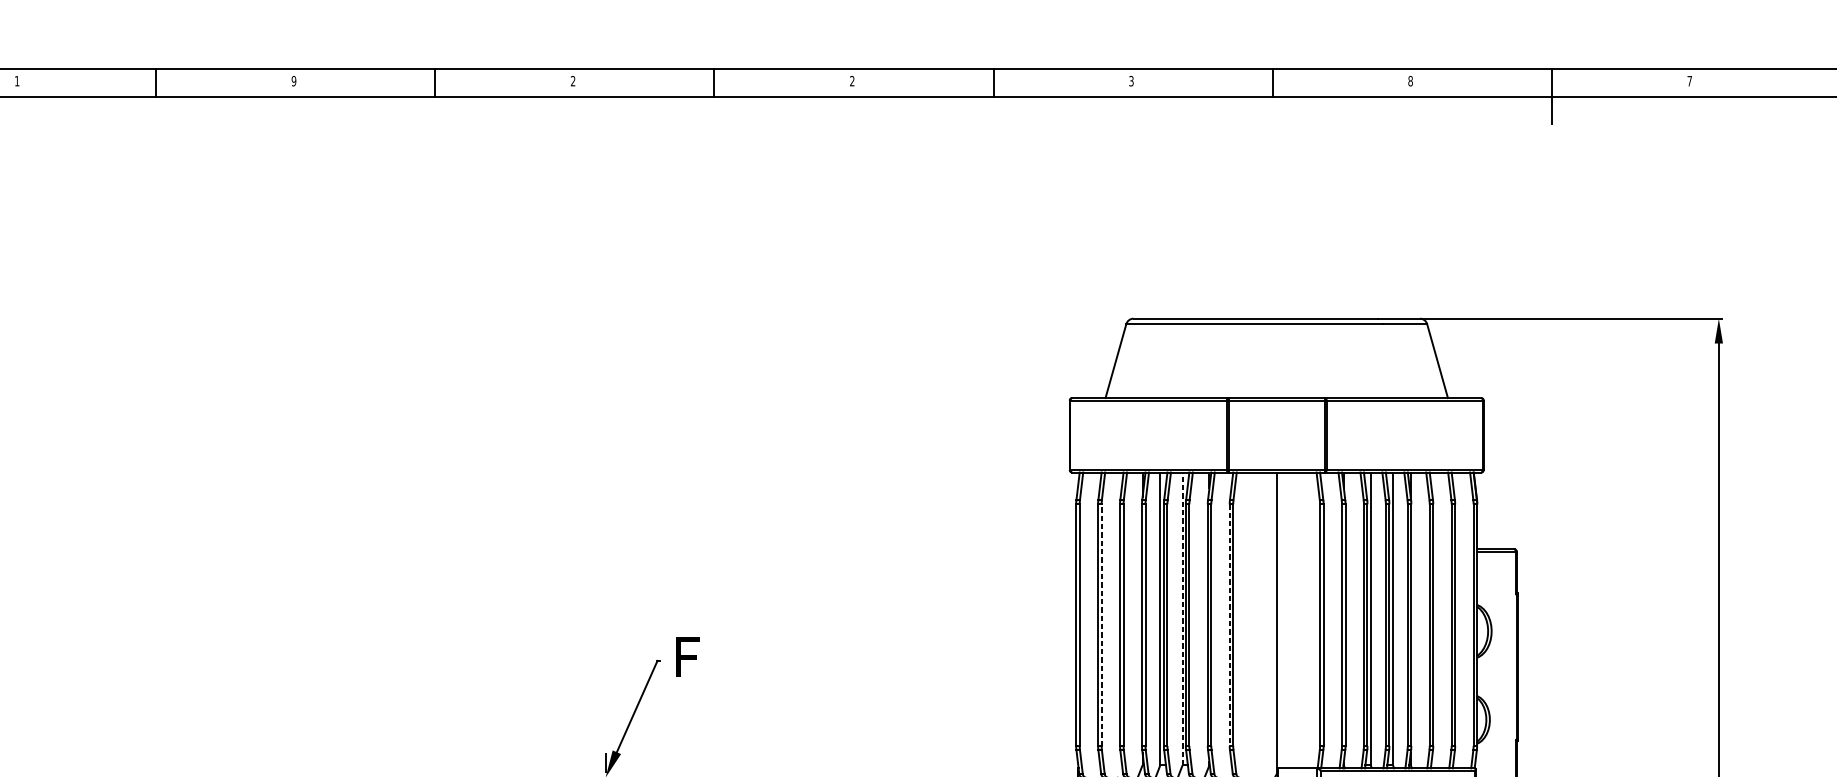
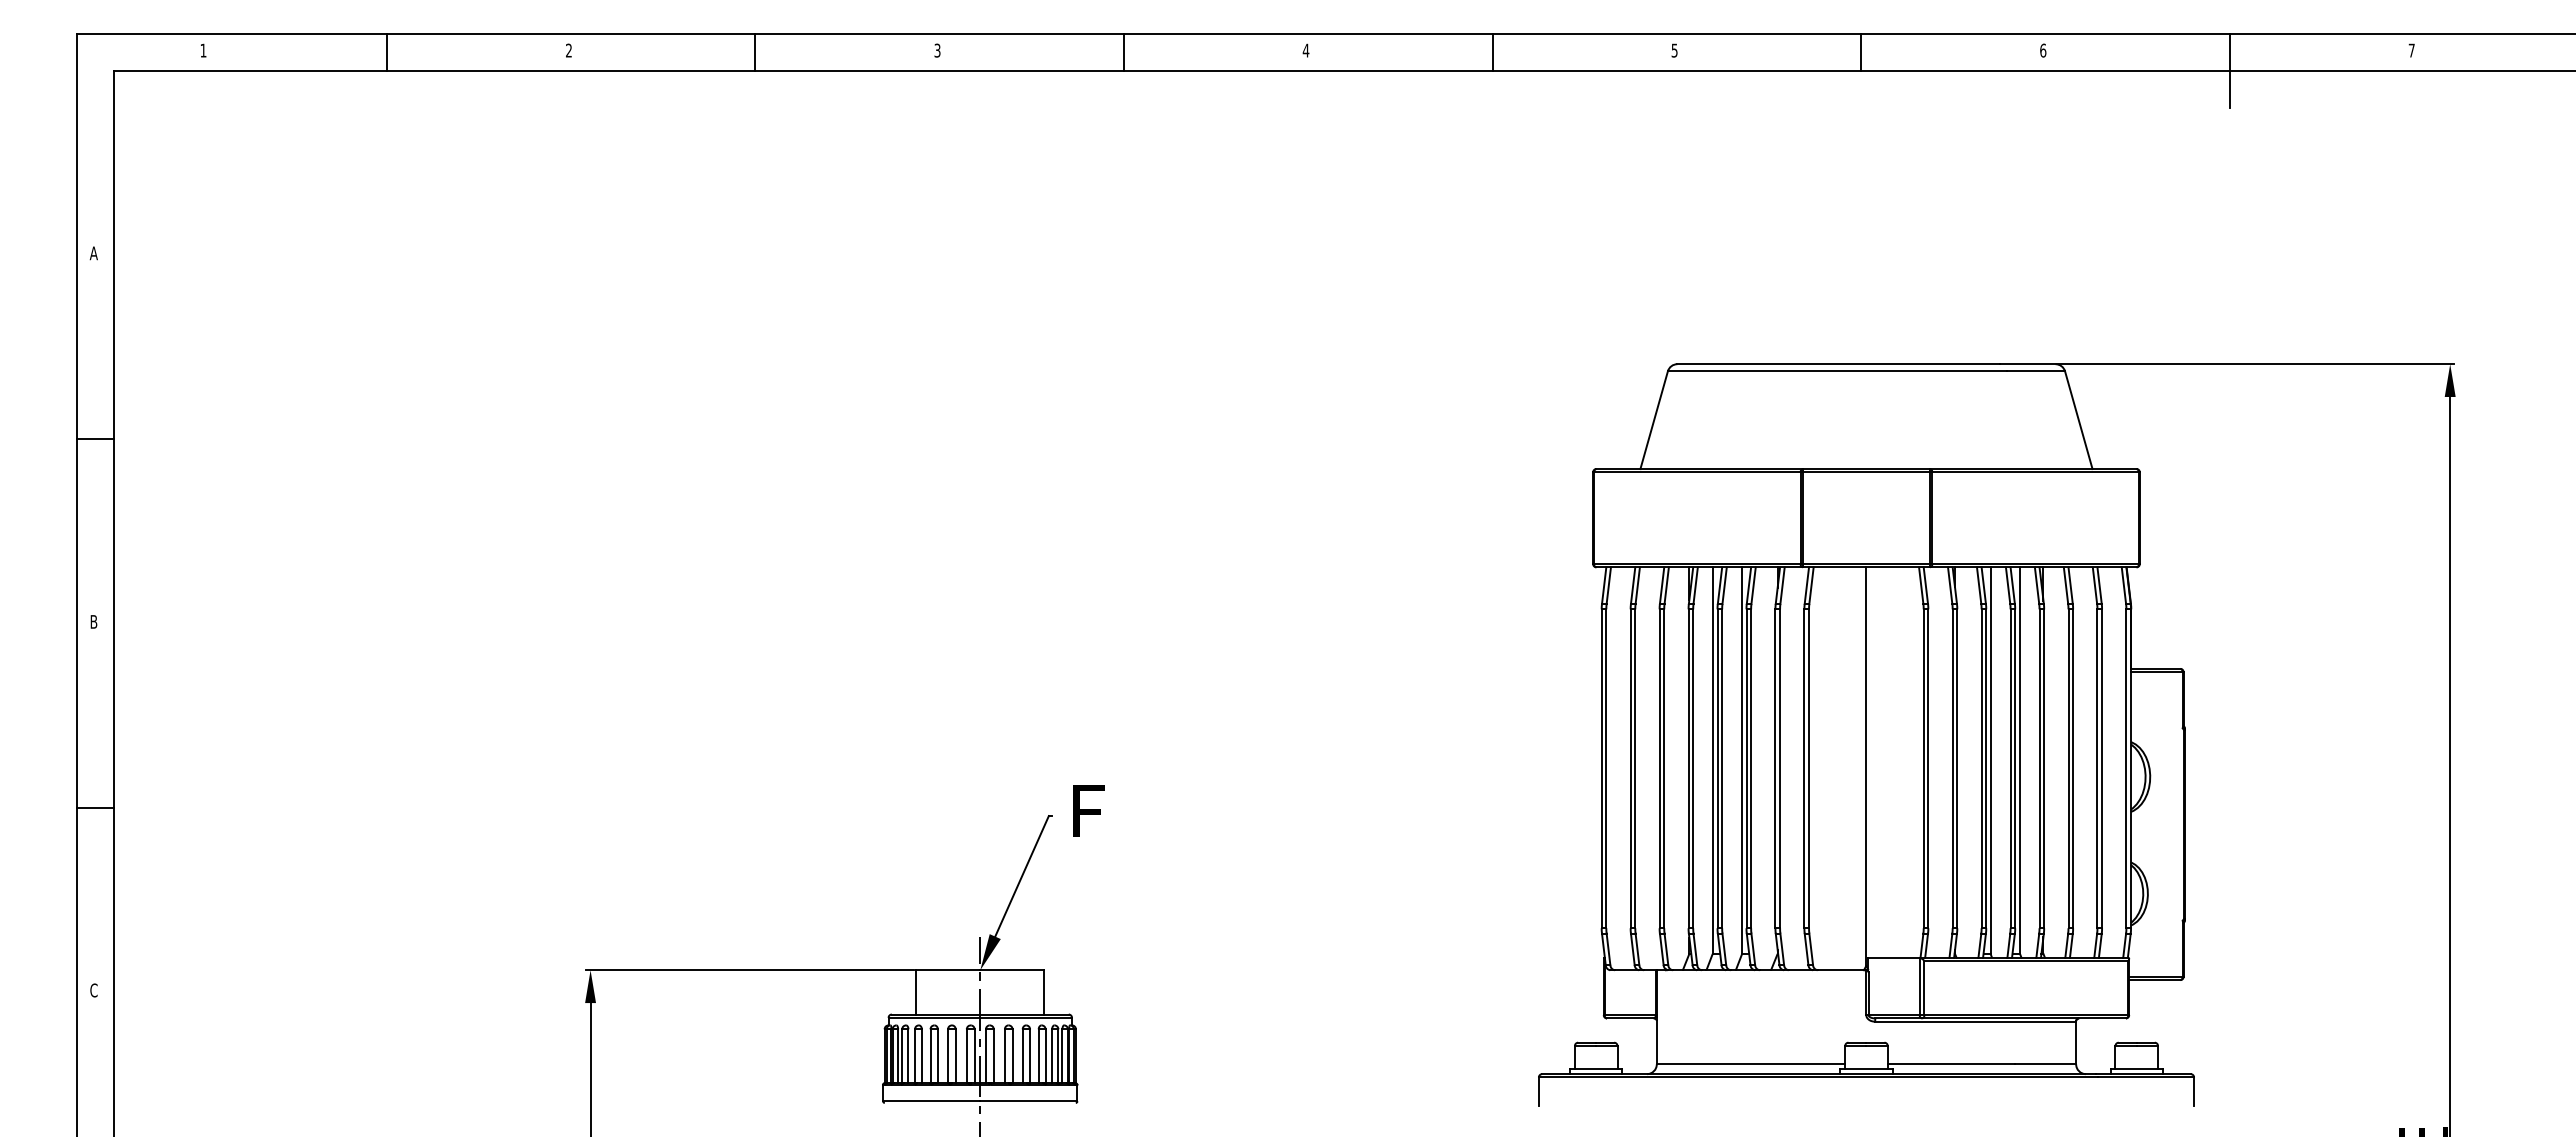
text: (1131, 80) -> (1674, 49), 3 -> 5
text: (293, 81) -> (568, 50), 9 -> 2
text: (573, 81) -> (937, 50), 2 -> 3
text: (851, 81) -> (1305, 50), 2 -> 4
text: (1410, 81) -> (2043, 50), 8 -> 6
line: (1182, 618) -> (1742, 760), dashed -> solid
line: (1101, 624) -> (1635, 768), dashed -> solid
line: (1229, 625) -> (1804, 769), dashed -> solid

